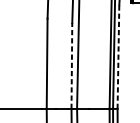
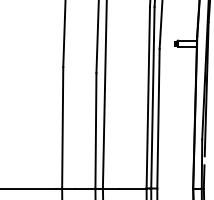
line: (118, 56) -> (158, 118), dashed -> solid
line: (71, 65) -> (95, 130), dashed -> solid

